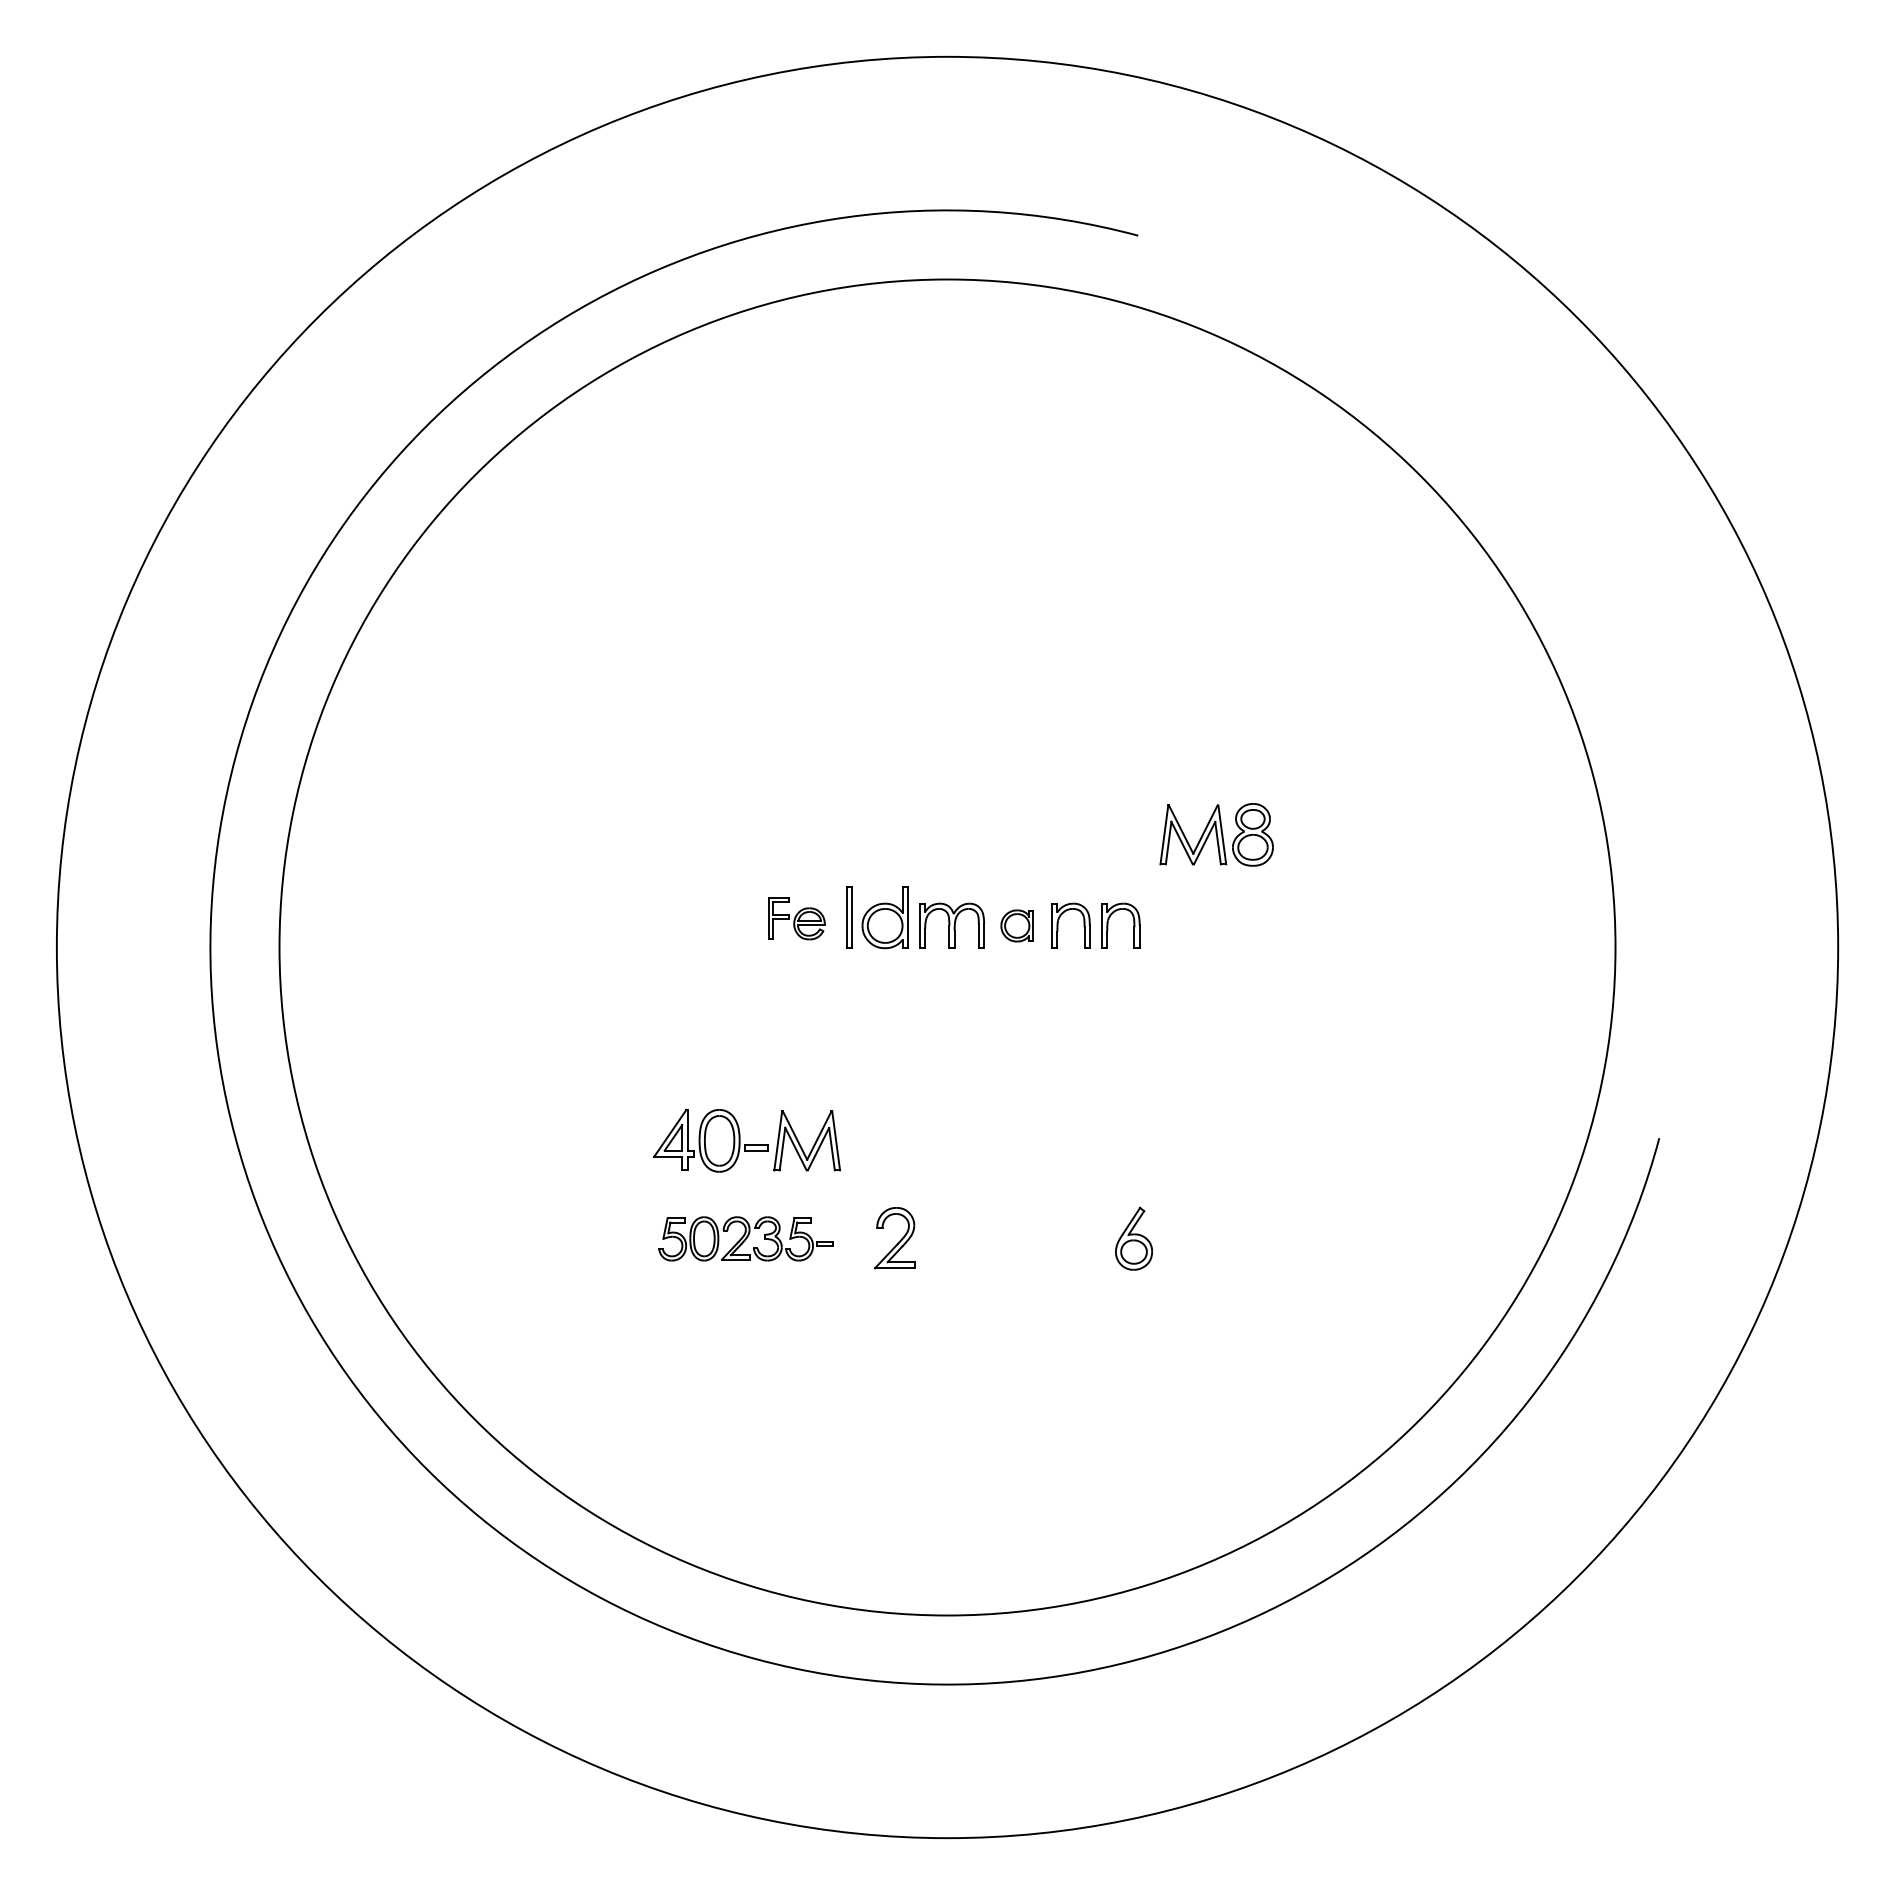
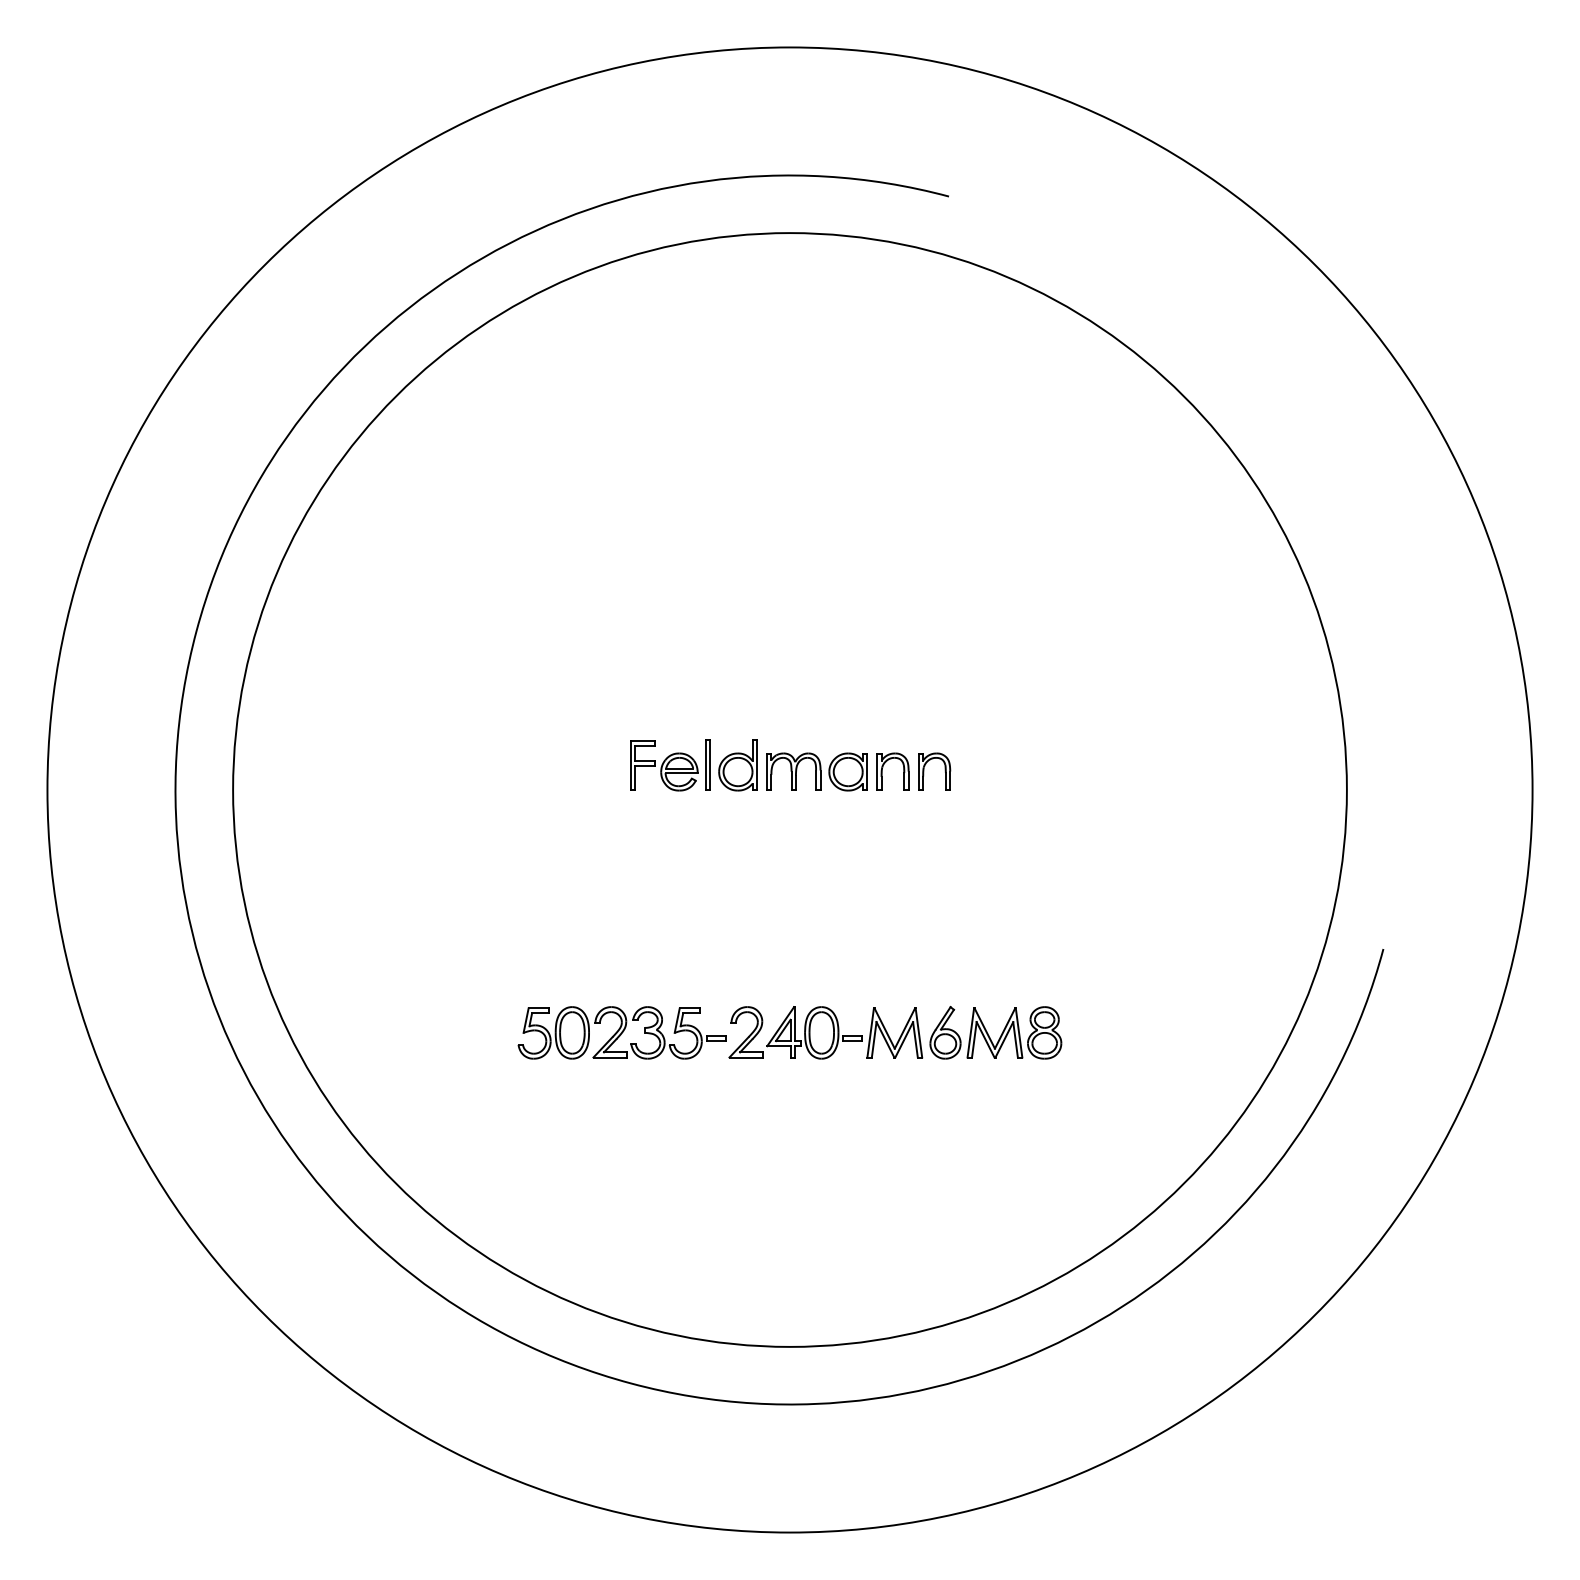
part: (1216, 834) -> (1014, 1032), moved
part: (796, 918) -> (664, 765), size x1.43
part: (1016, 925) -> (847, 771), size x1.43
part: (746, 1140) -> (844, 1032), moved
part: (745, 1238) -> (621, 1032), size x1.43

